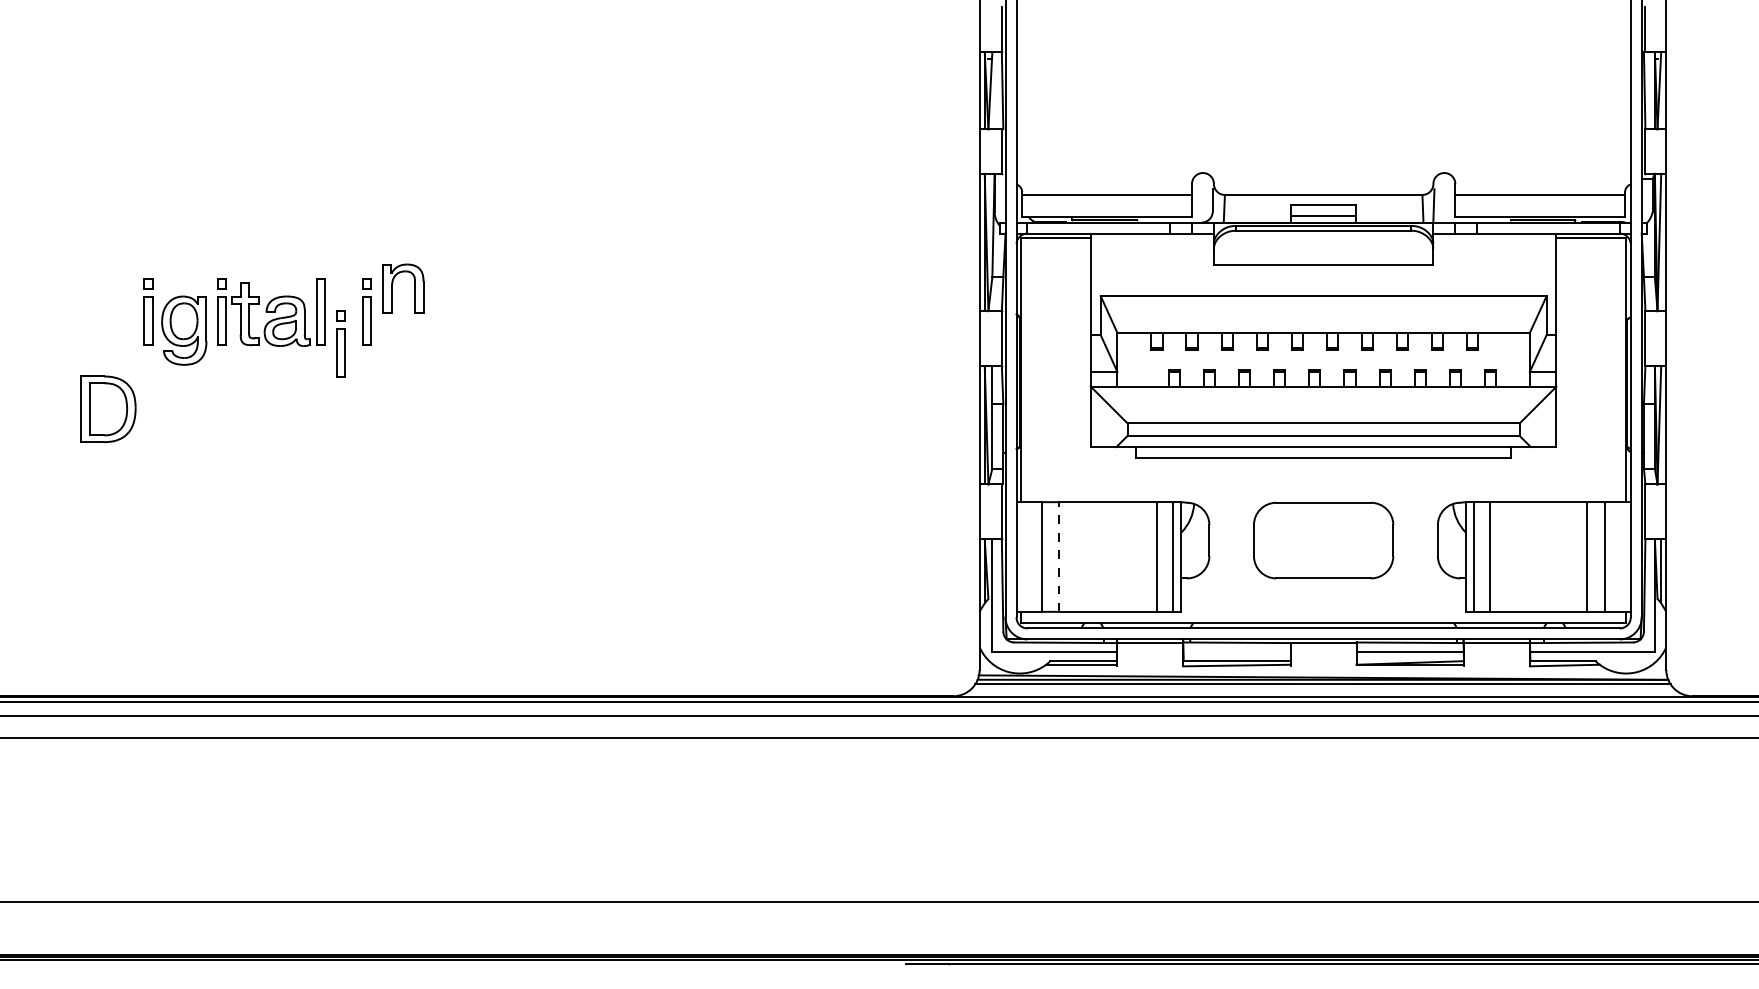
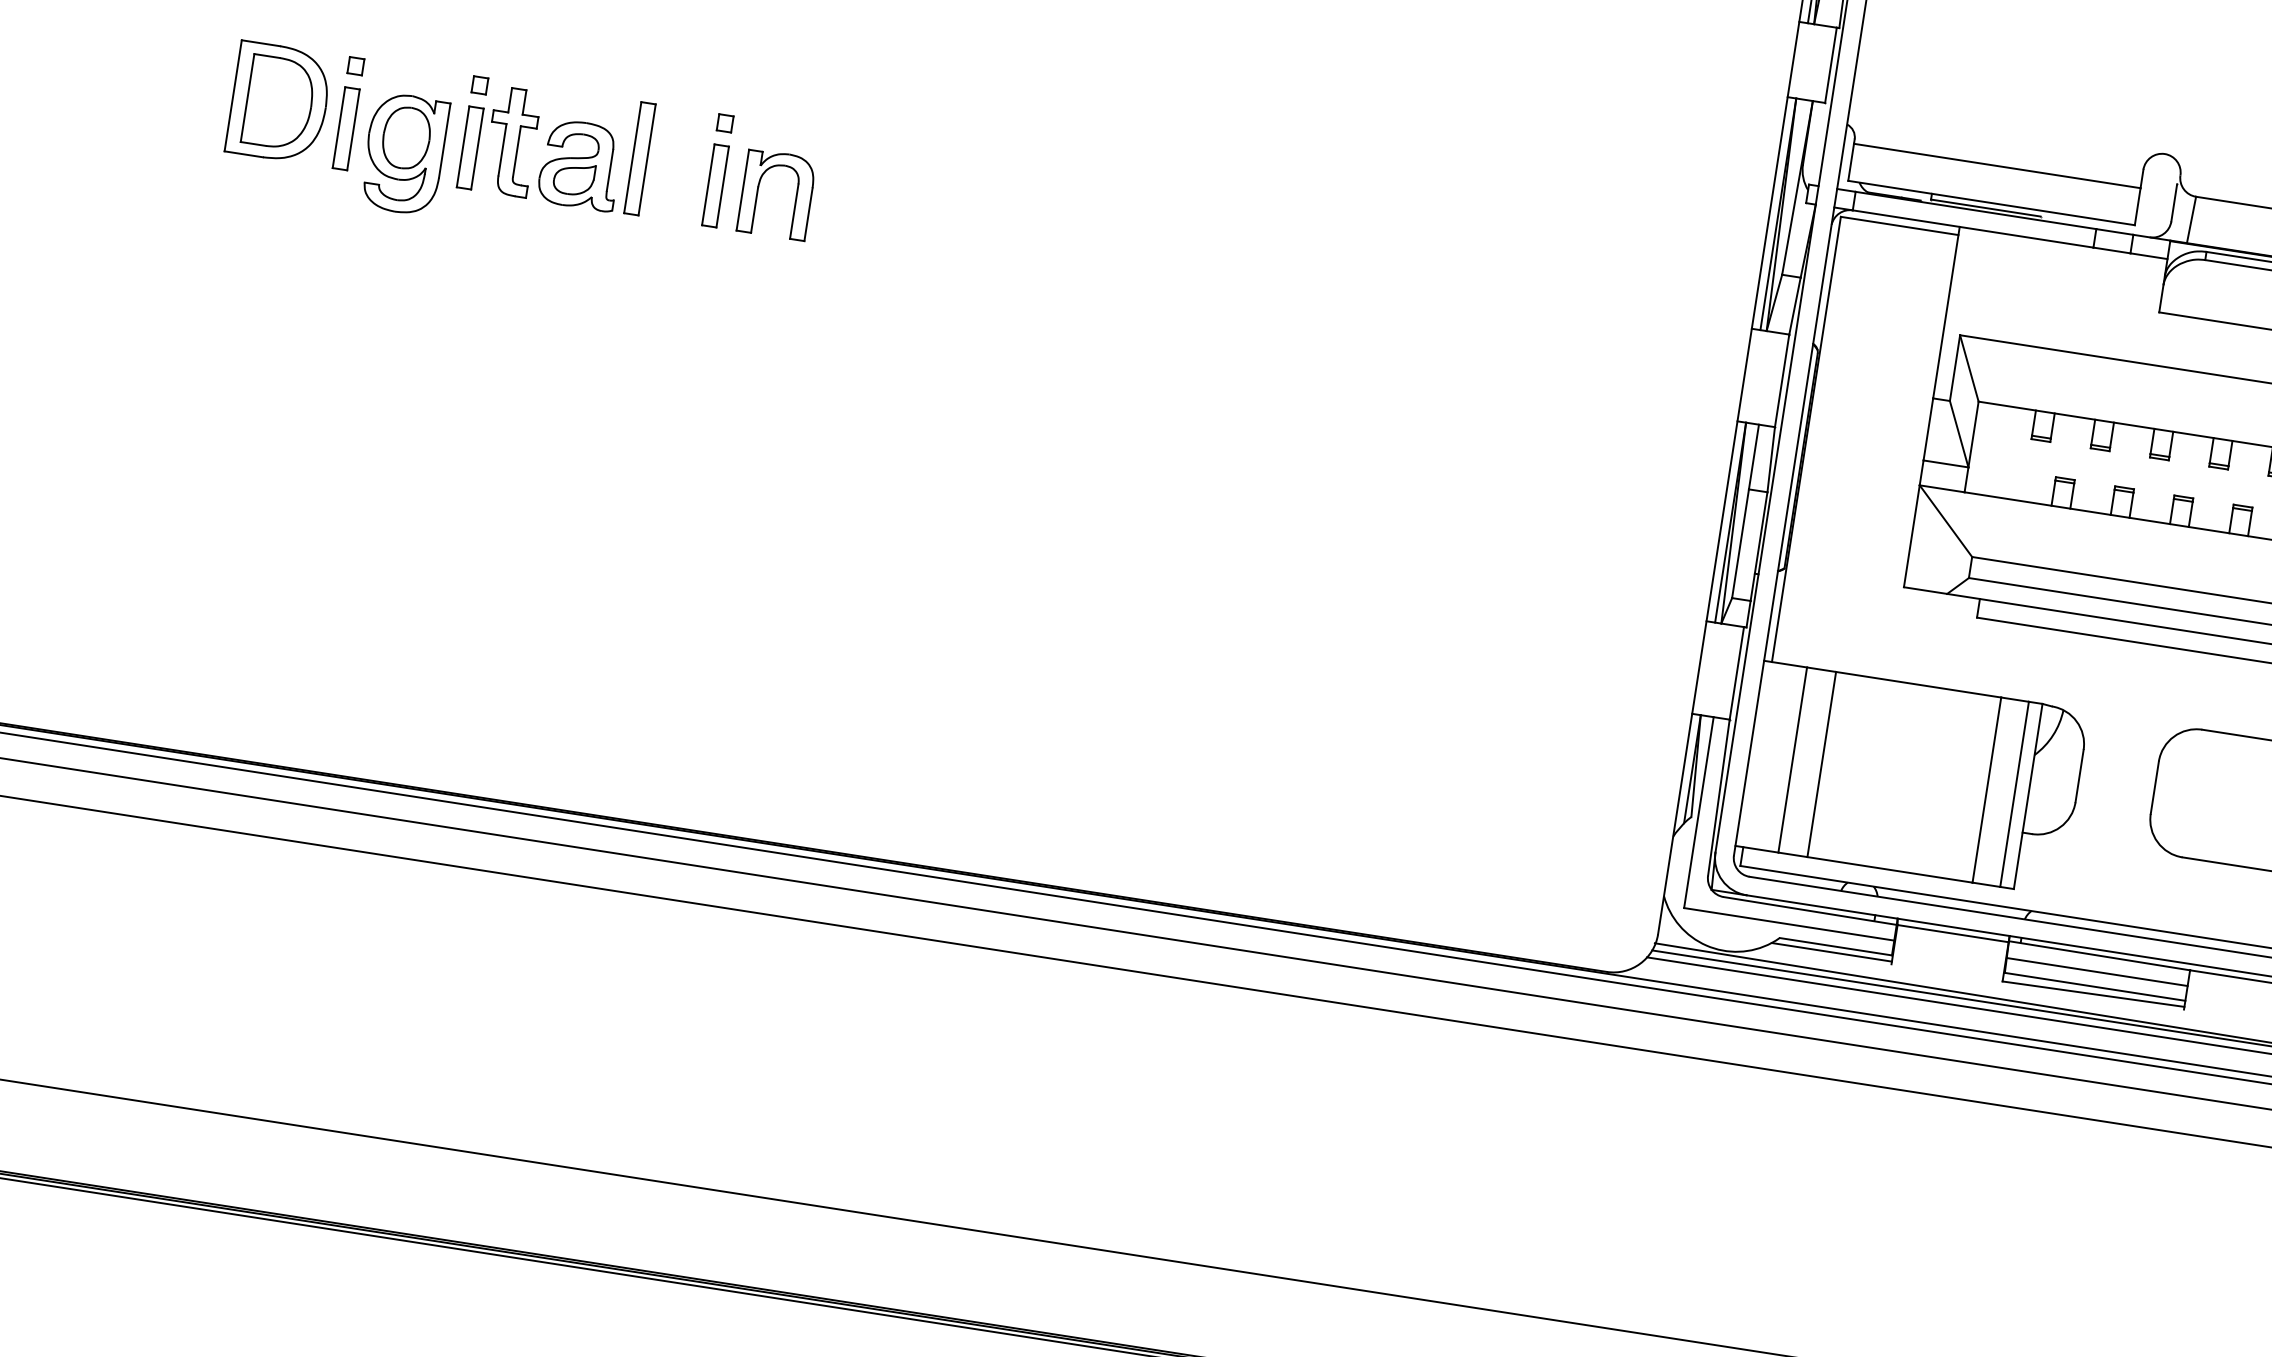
part: (392, 288) -> (758, 191), moved
part: (340, 343) -> (664, 216), removed
part: (108, 409) -> (279, 103), moved
line: (1059, 557) -> (1822, 765), dashed -> solid
line: (1236, 652) -> (2096, 972), added

